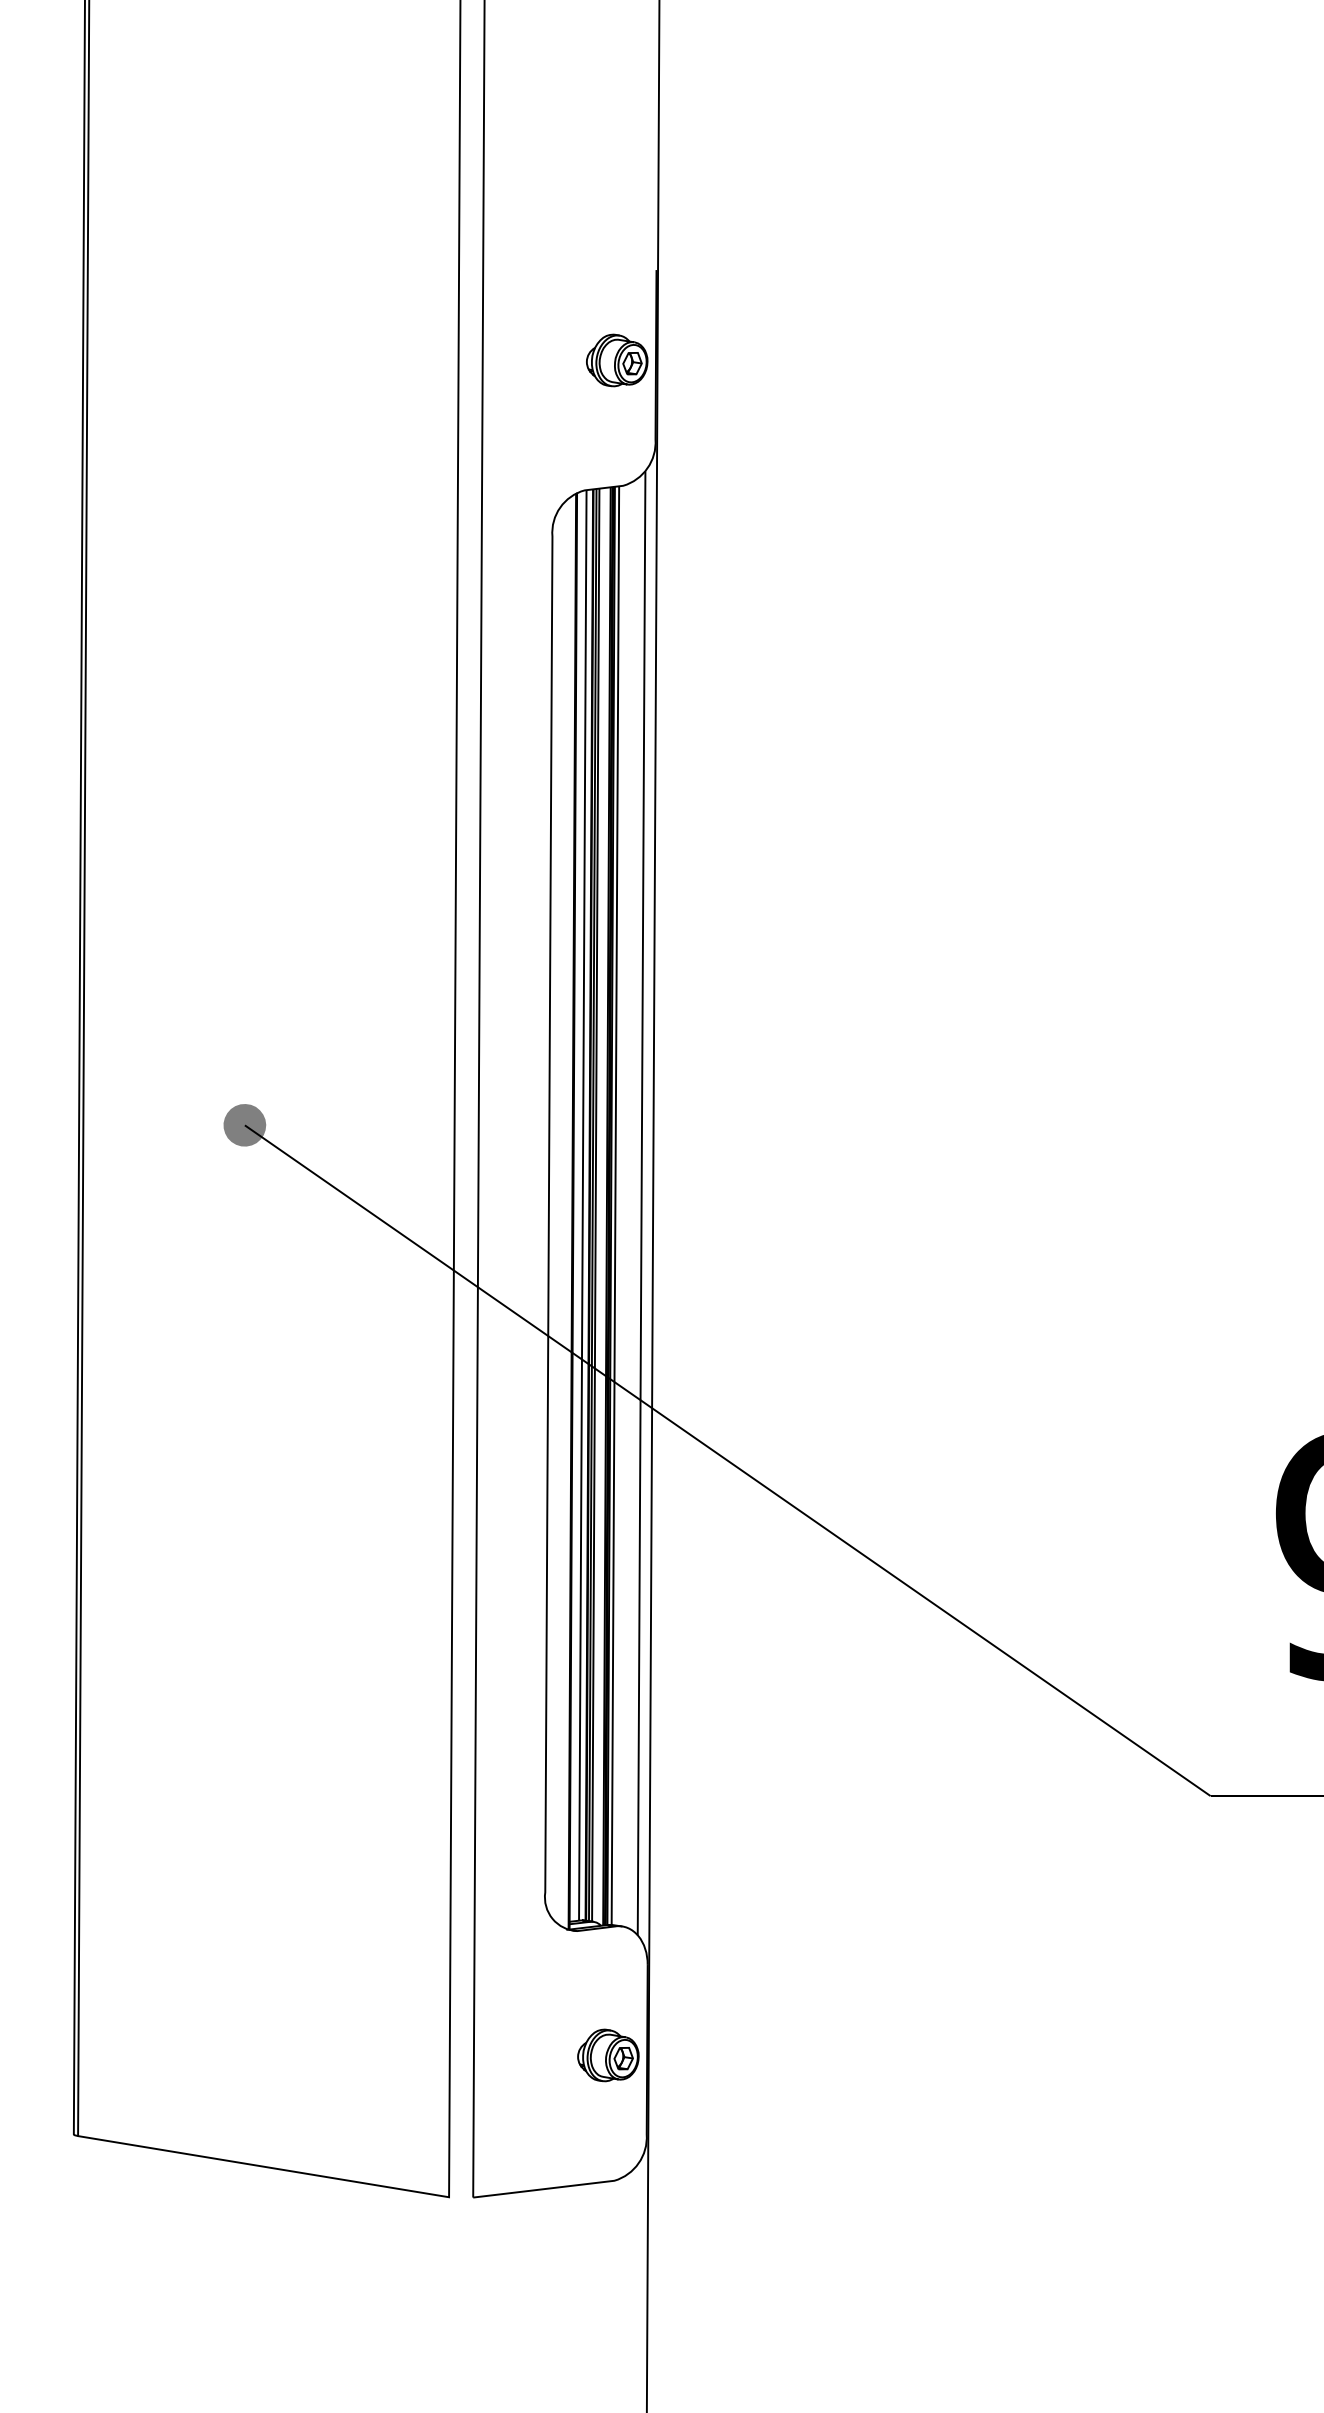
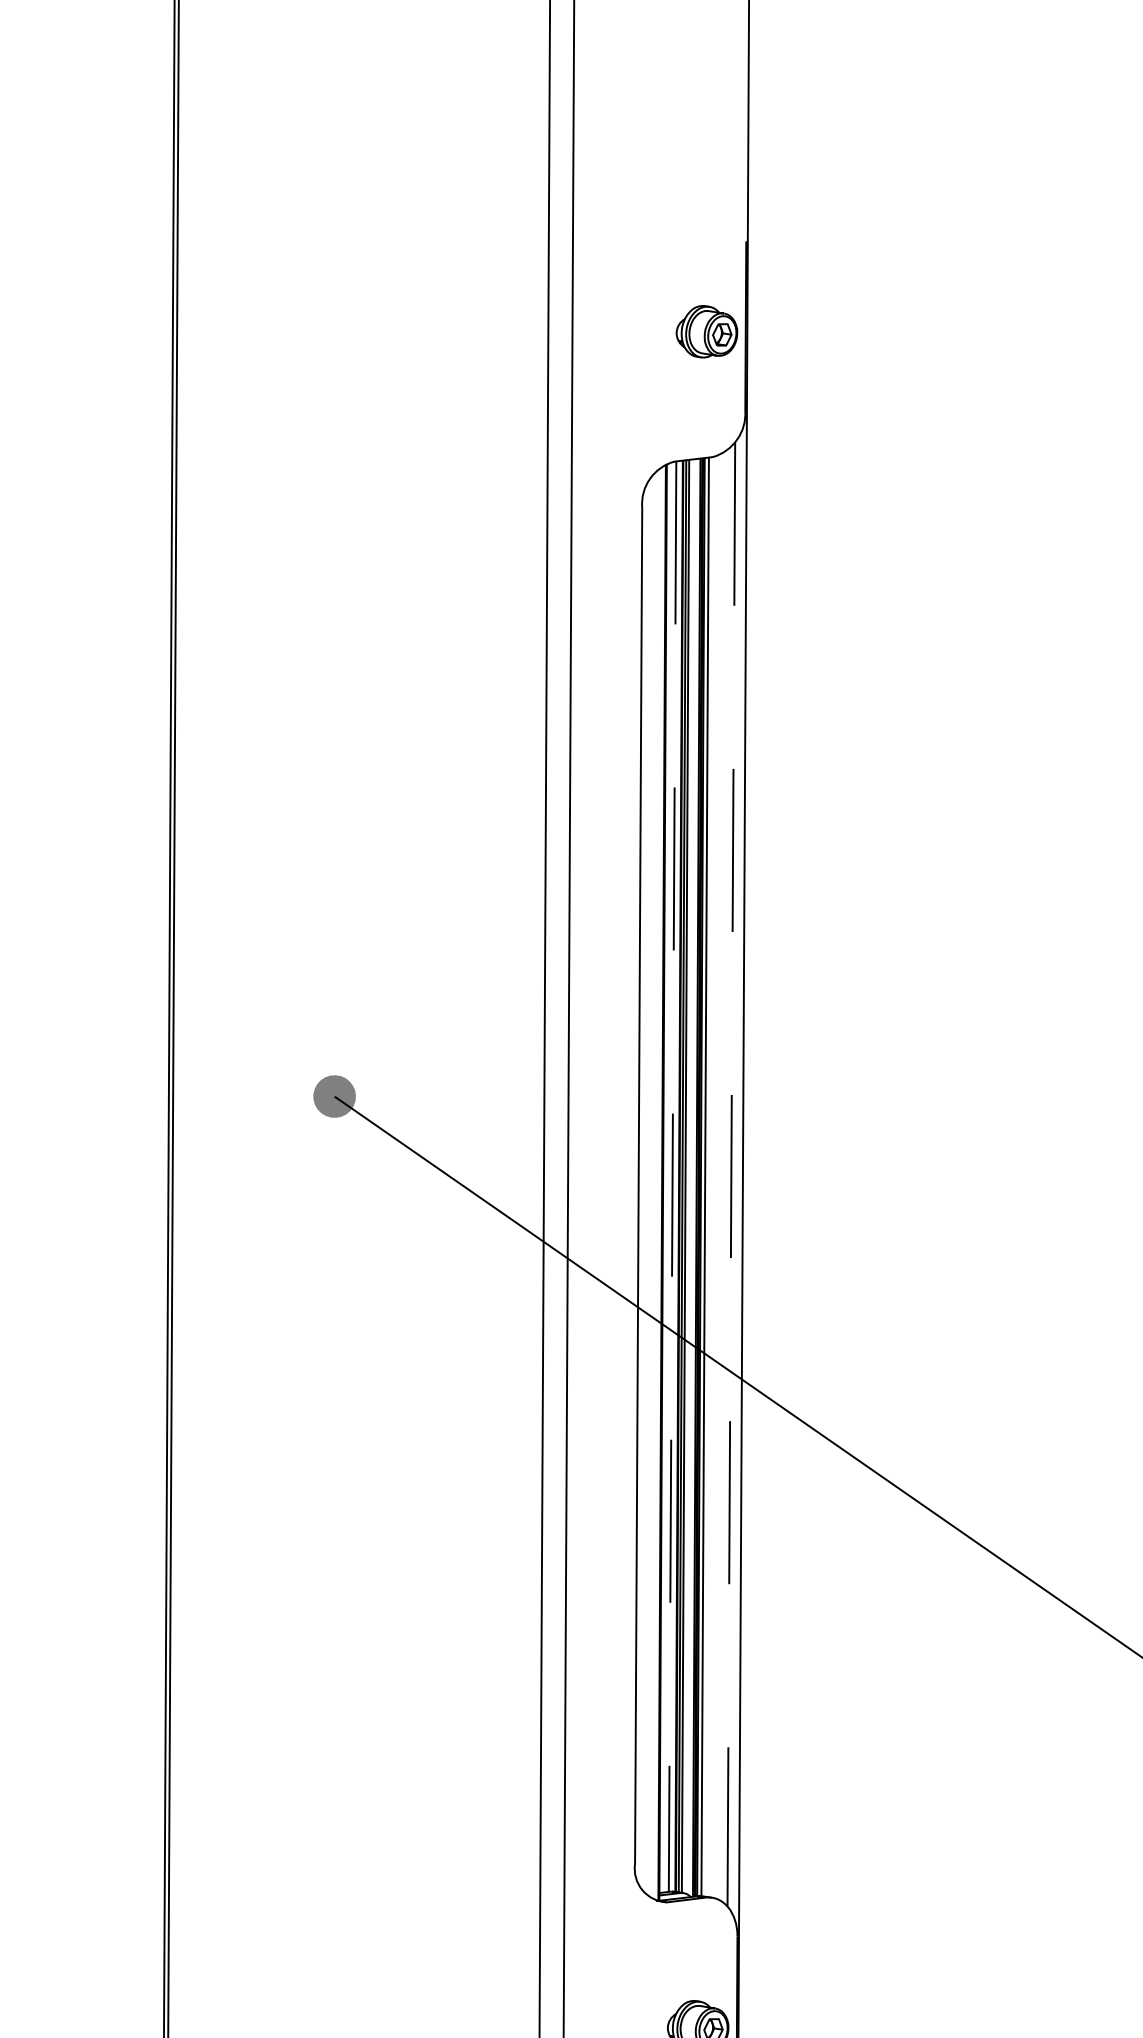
line: (641, 1203) -> (731, 1174), solid -> dashed
line: (582, 1205) -> (672, 1176), solid -> dashed

